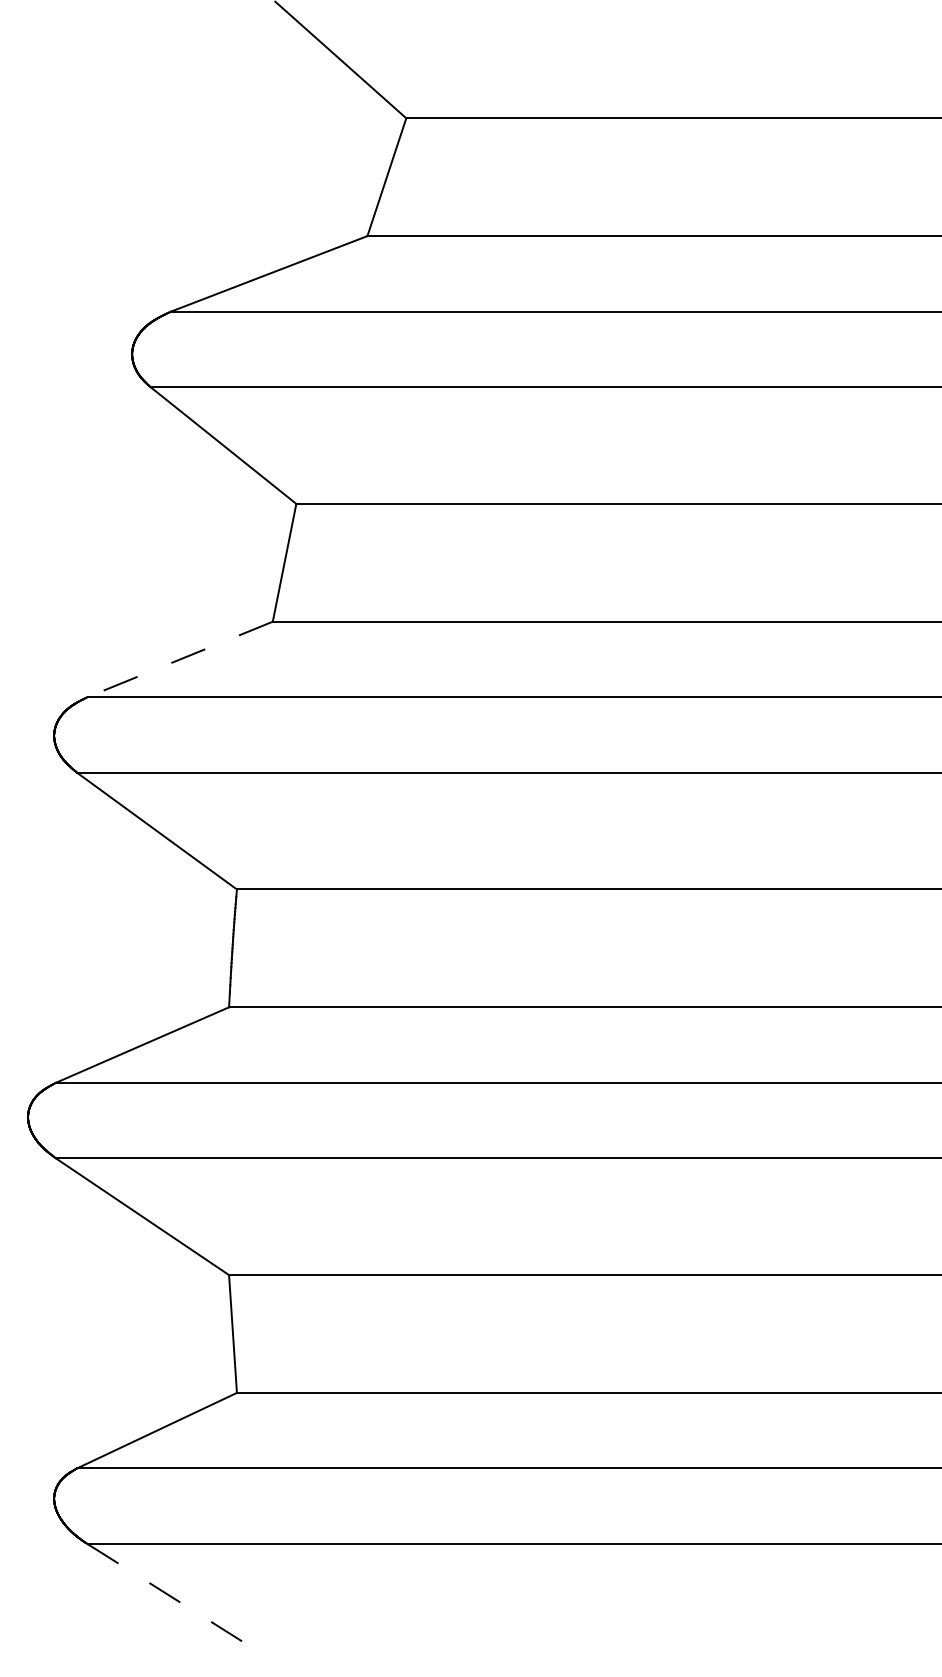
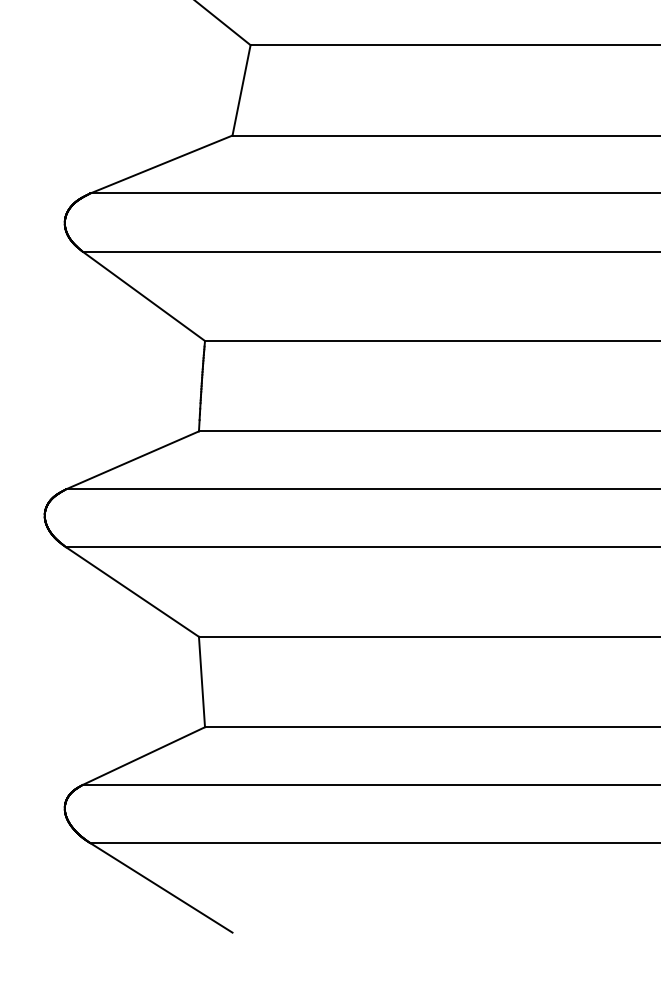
line: (180, 659) -> (161, 164), dashed -> solid
line: (180, 1602) -> (161, 888), dashed -> solid

